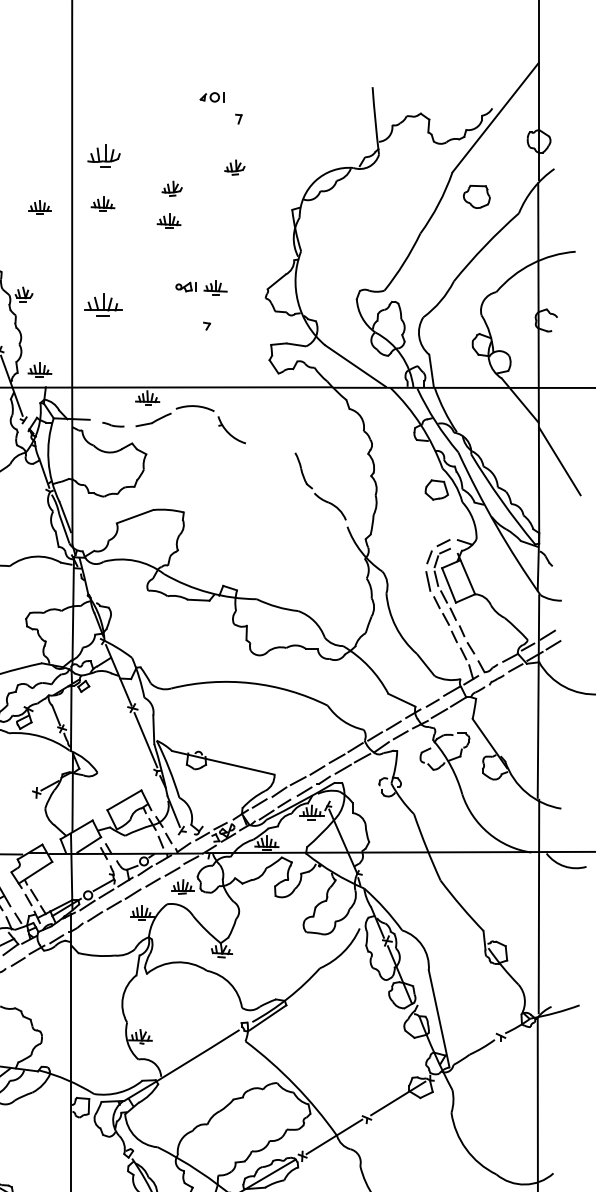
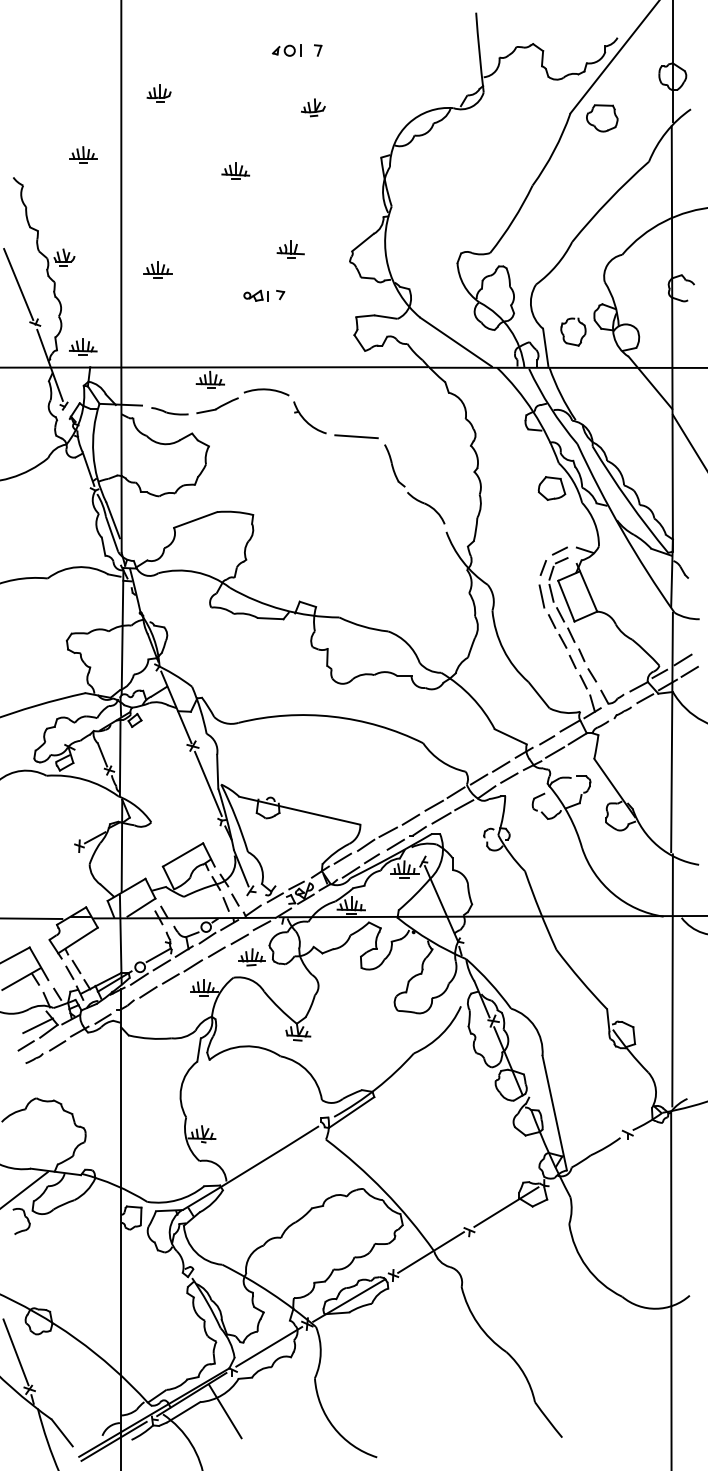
part: (212, 97) -> (286, 50), moved
part: (103, 155) -> (158, 93), size x0.62
part: (172, 188) -> (239, 132), removed
part: (477, 197) -> (602, 118), moved
part: (102, 203) -> (157, 150), removed
part: (185, 286) -> (255, 295), moved
part: (102, 304) -> (157, 269), size x0.62
part: (447, 359) -> (564, 334), added
part: (112, 424) -> (169, 411), size x1.43
line: (271, 445) -> (356, 436), added

